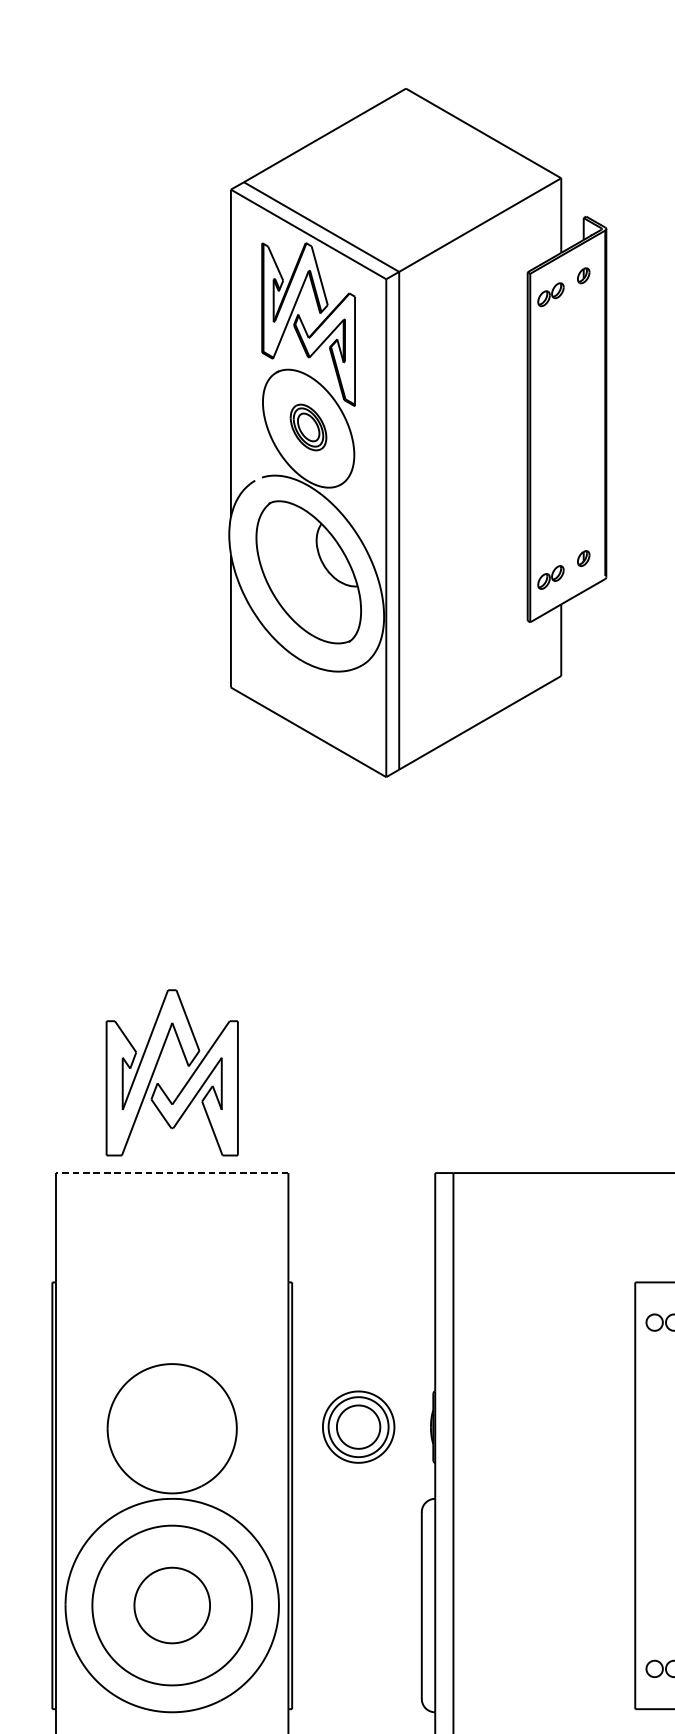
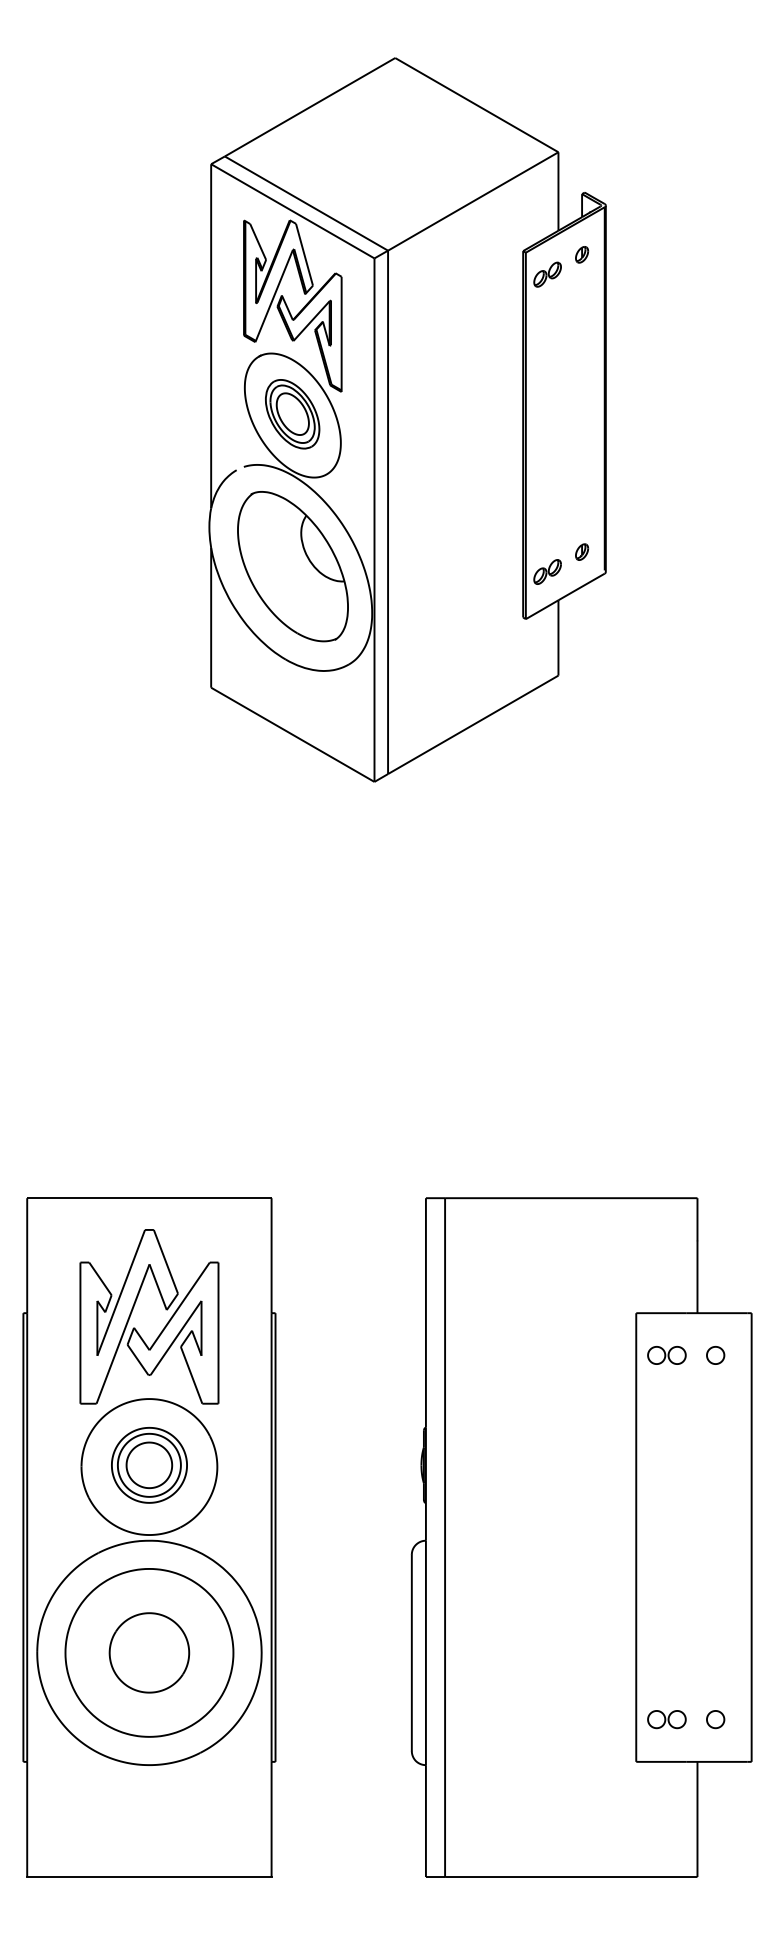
part: (308, 427) -> (292, 414), size x1.43
part: (157, 1065) -> (133, 1309), moved
line: (171, 1173) -> (148, 1198), dashed -> solid
part: (358, 1427) -> (149, 1465), moved

